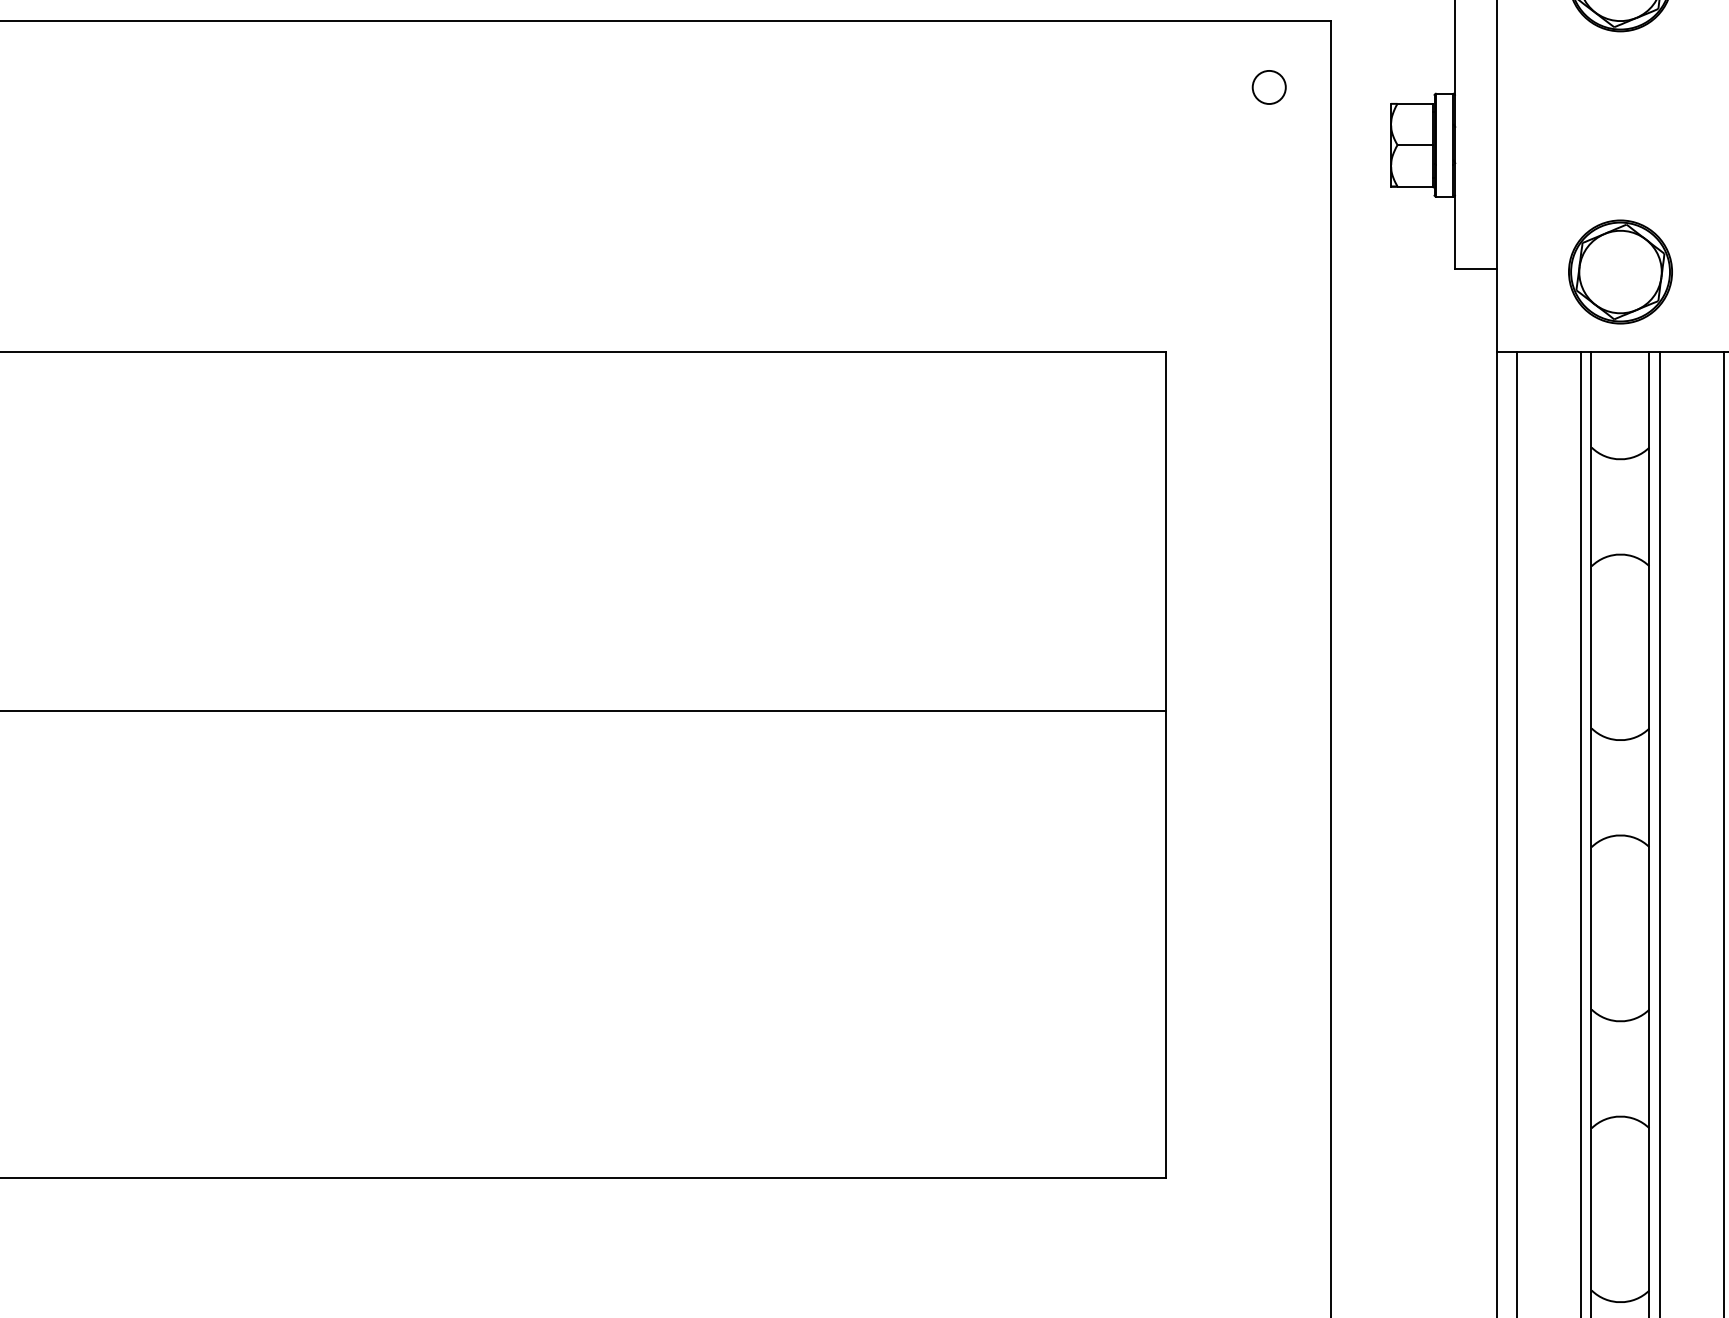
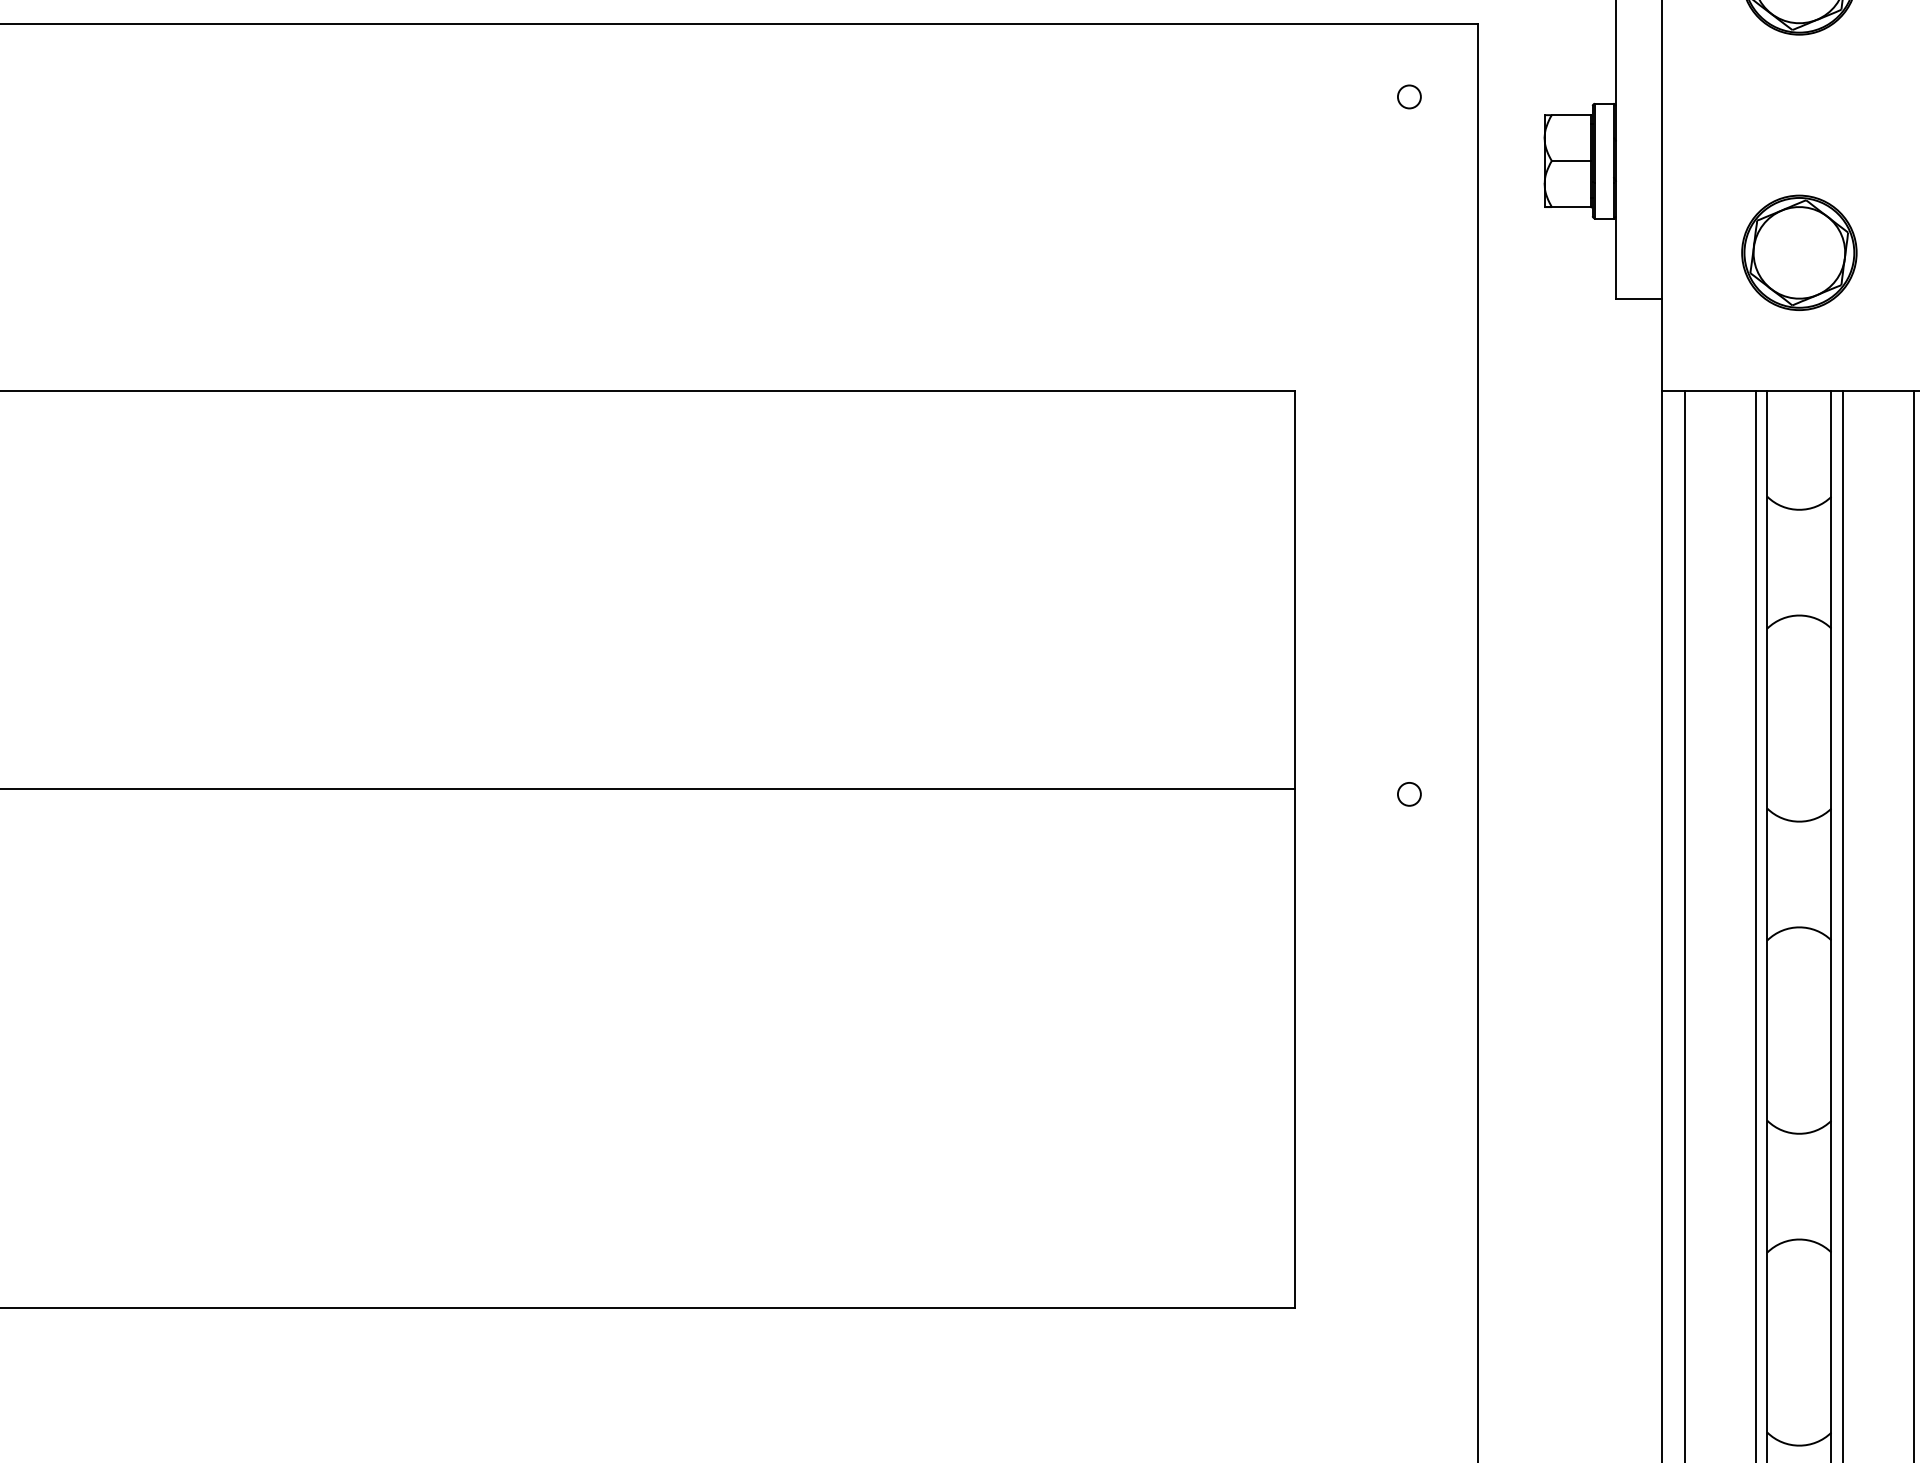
circle: (1269, 87) -> (1409, 96), size x0.62
part: (1620, 271) -> (1799, 252), moved
circle: (1269, 715) -> (1409, 794), added

